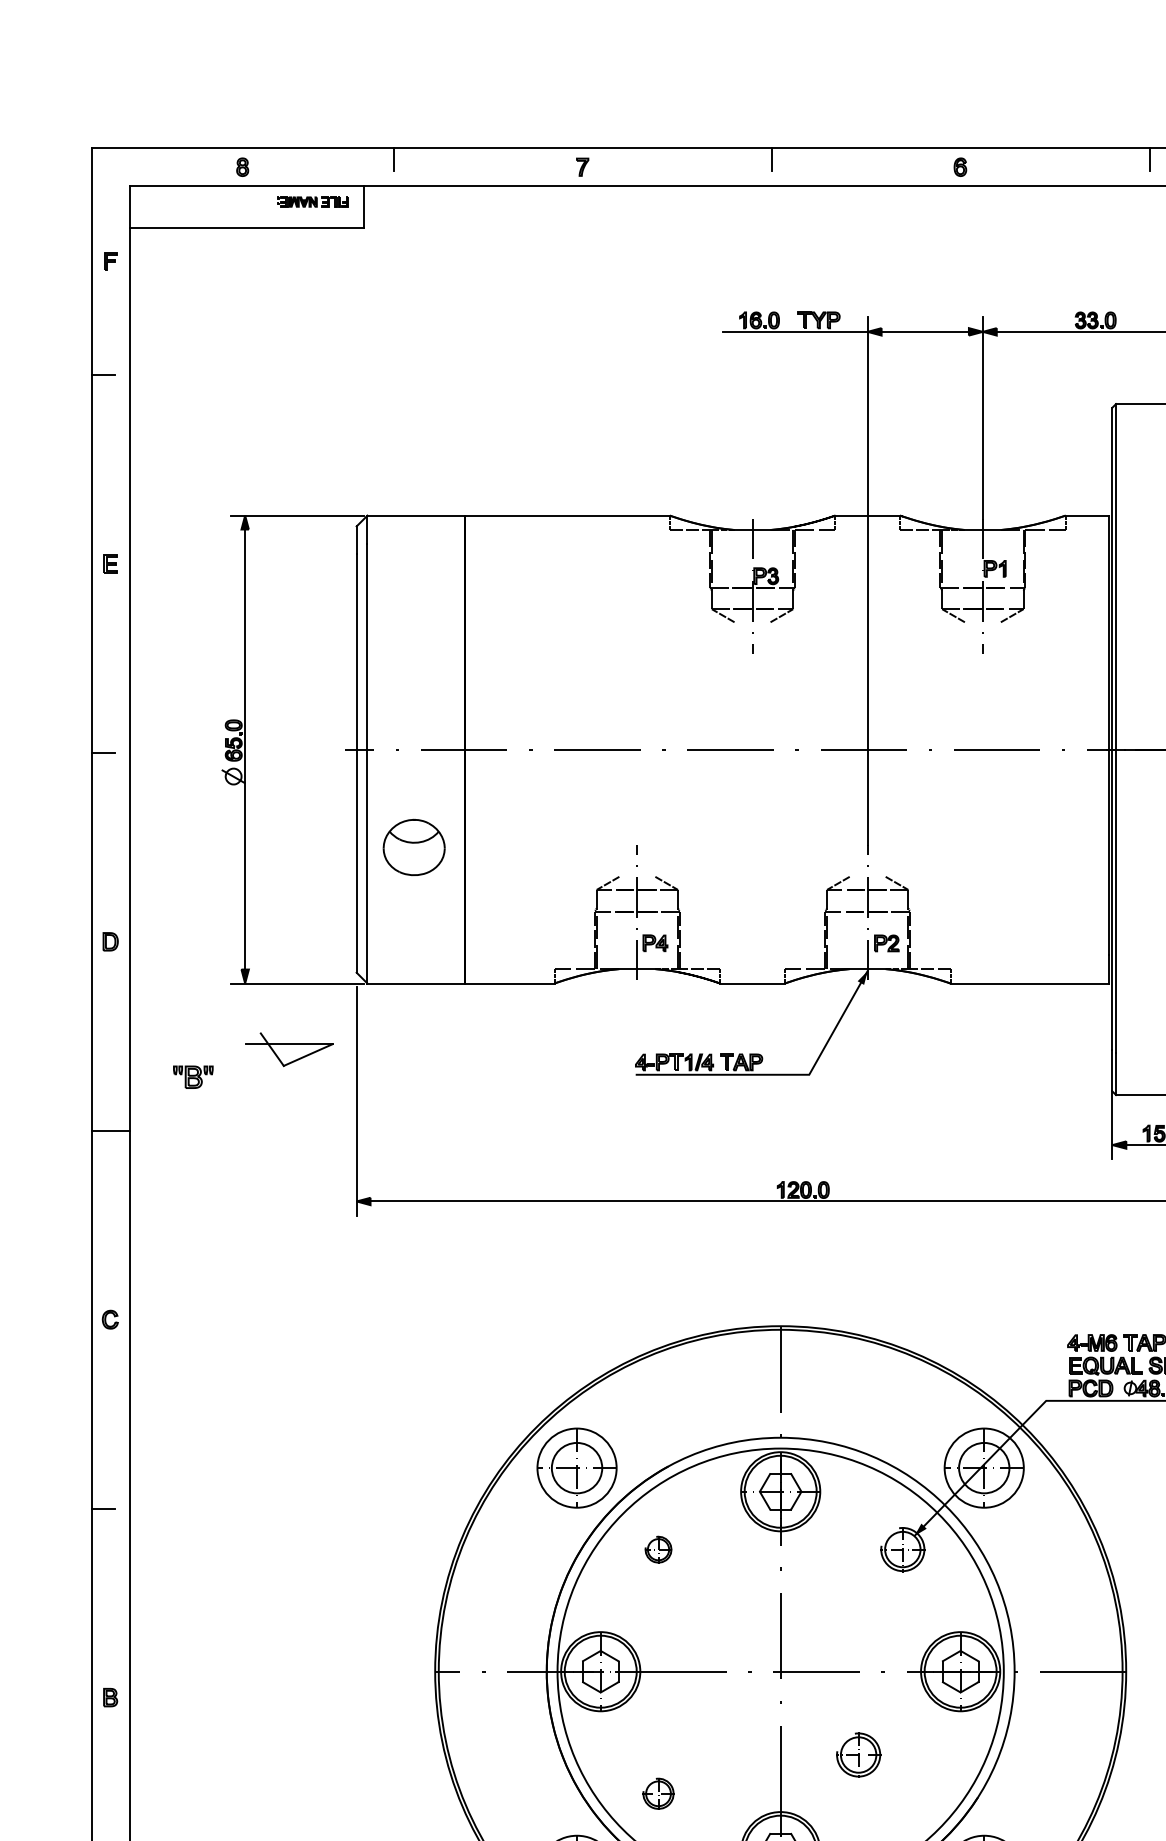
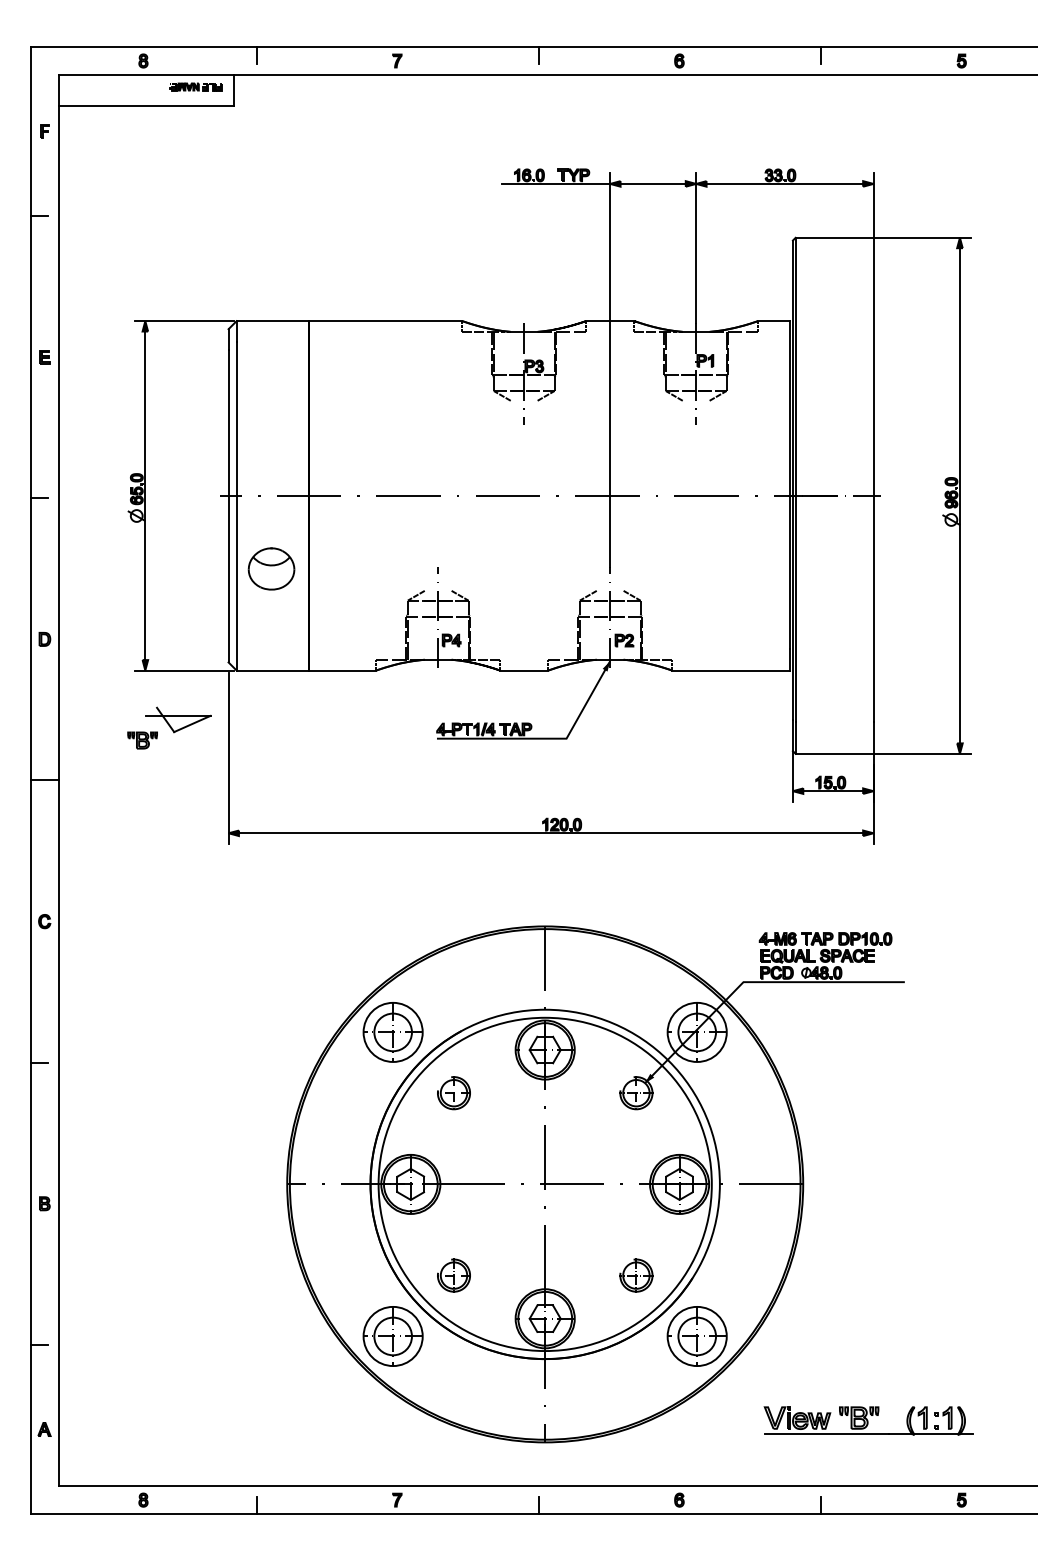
part: (193, 1077) -> (142, 740), moved
part: (657, 1549) -> (453, 1093), size x1.67
part: (858, 1754) -> (636, 1275), moved
part: (657, 1793) -> (453, 1275), size x1.43

